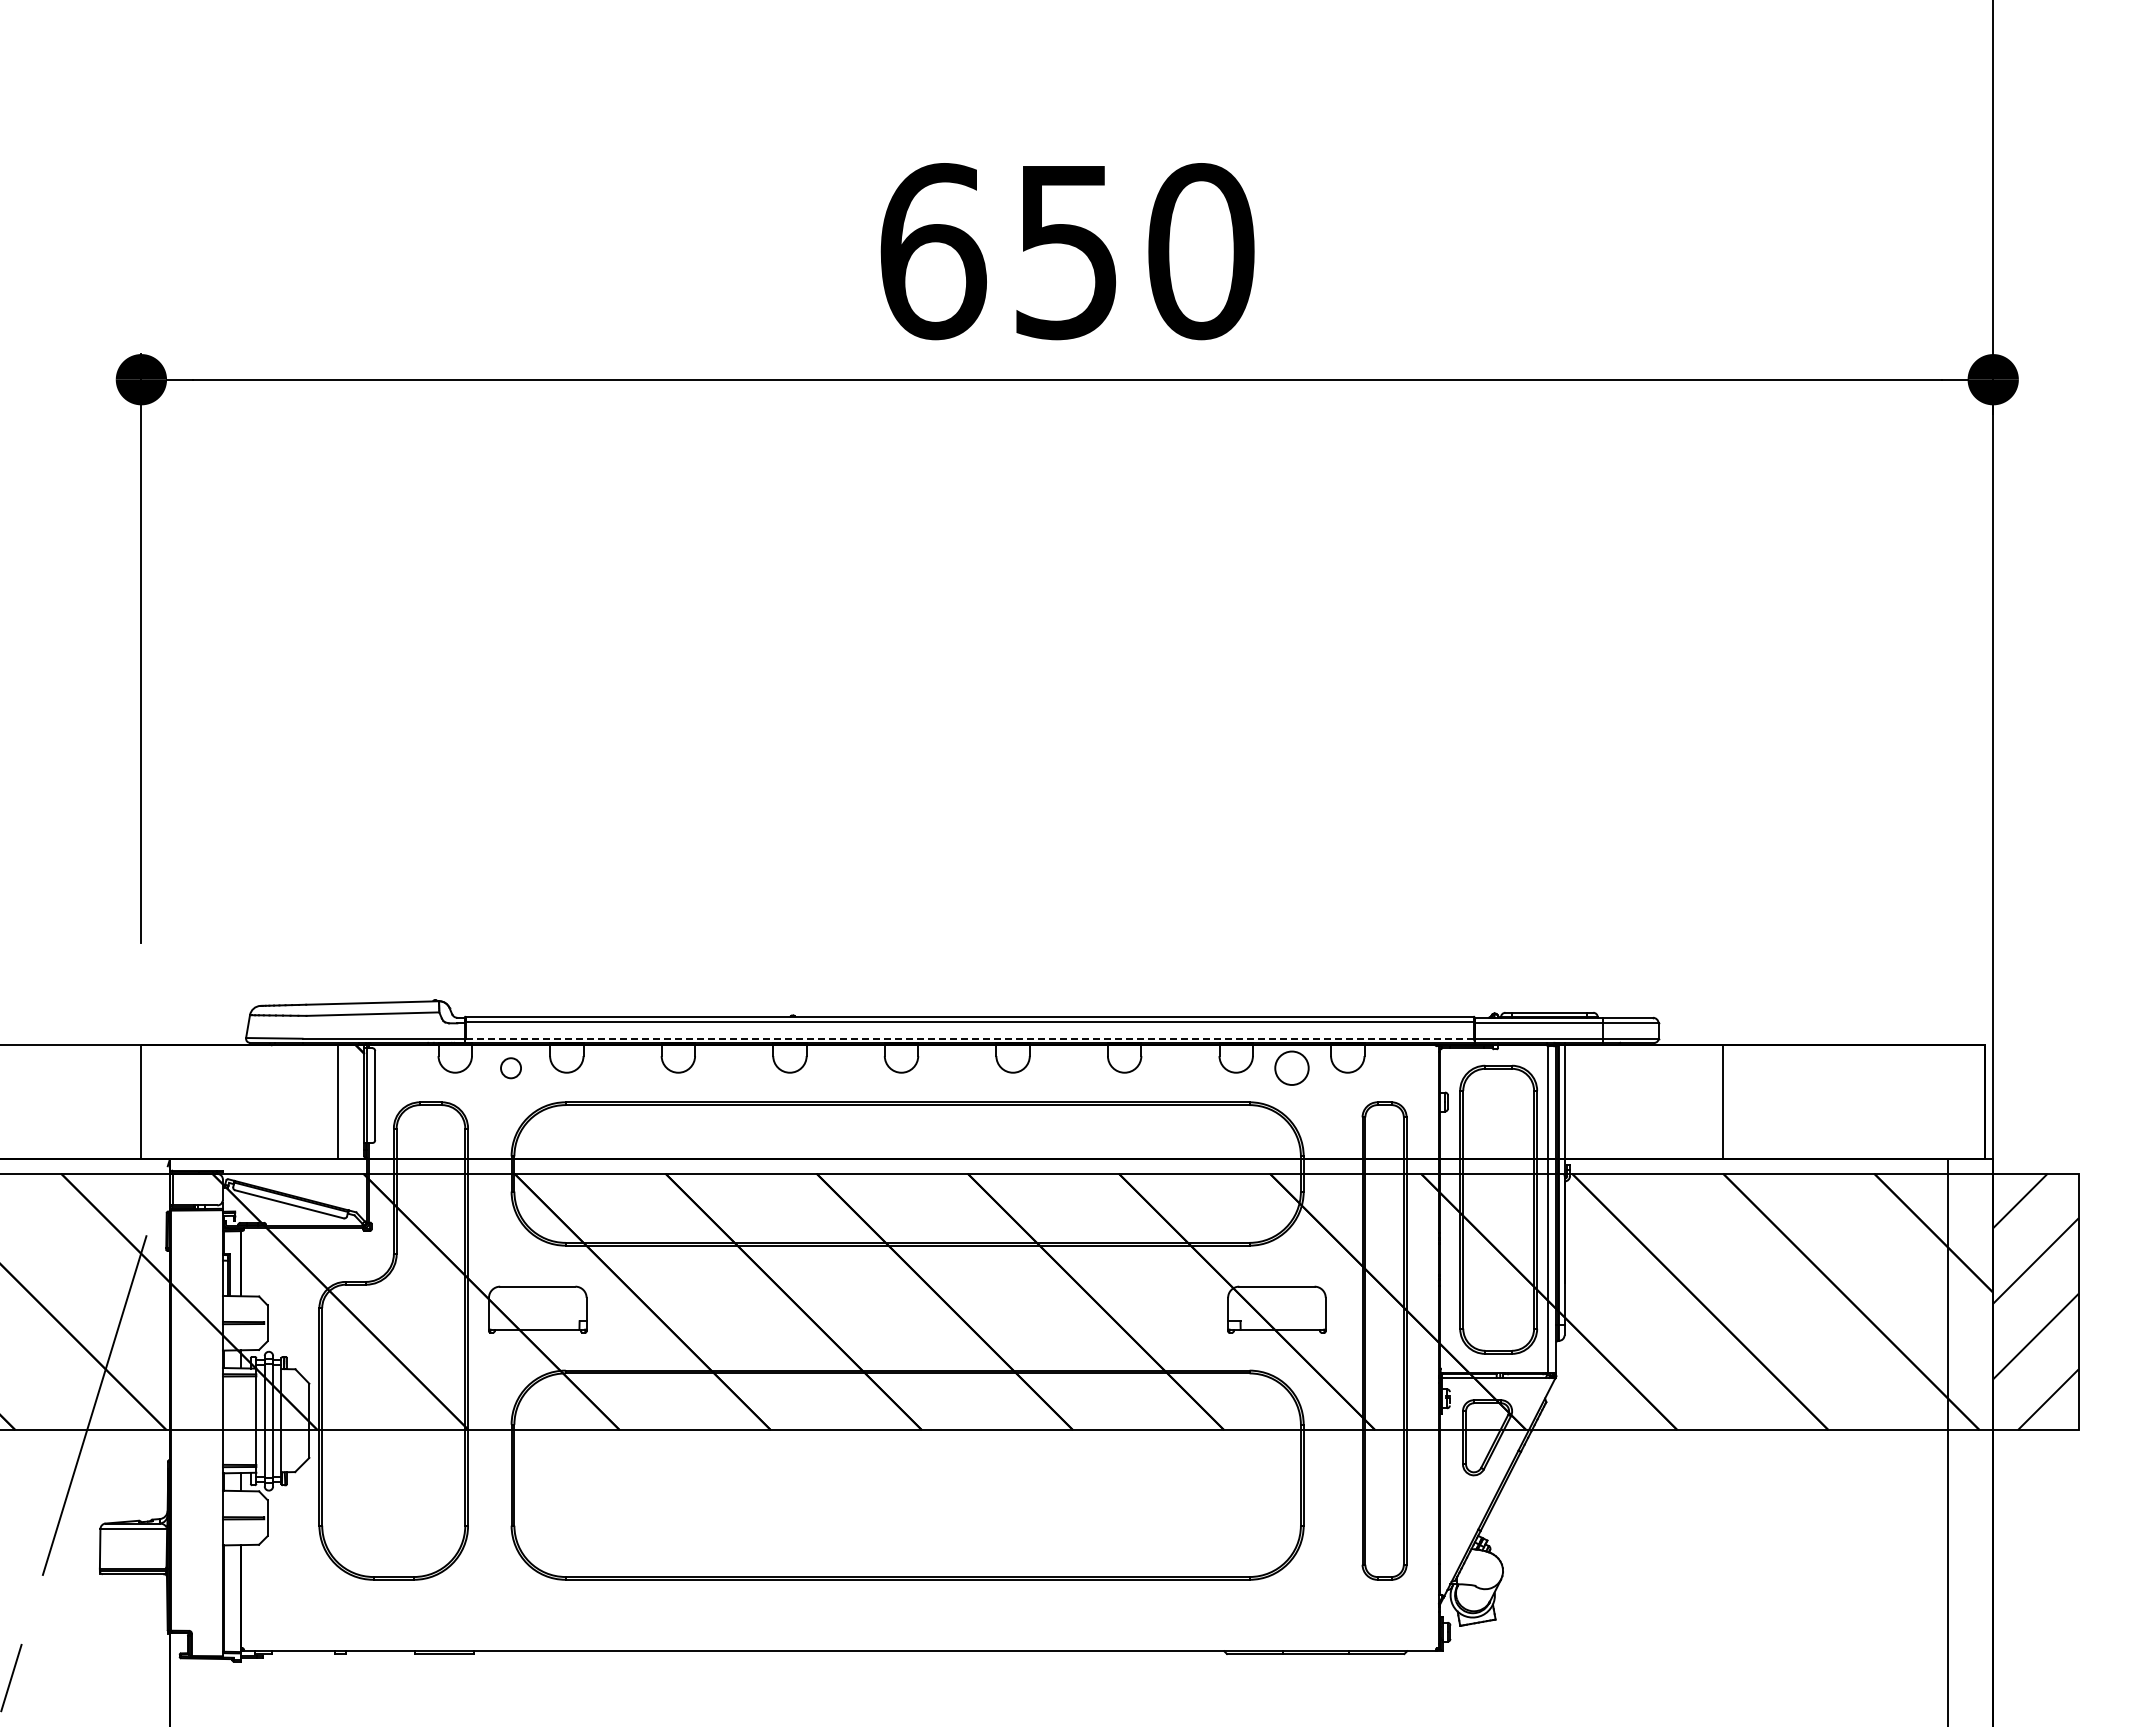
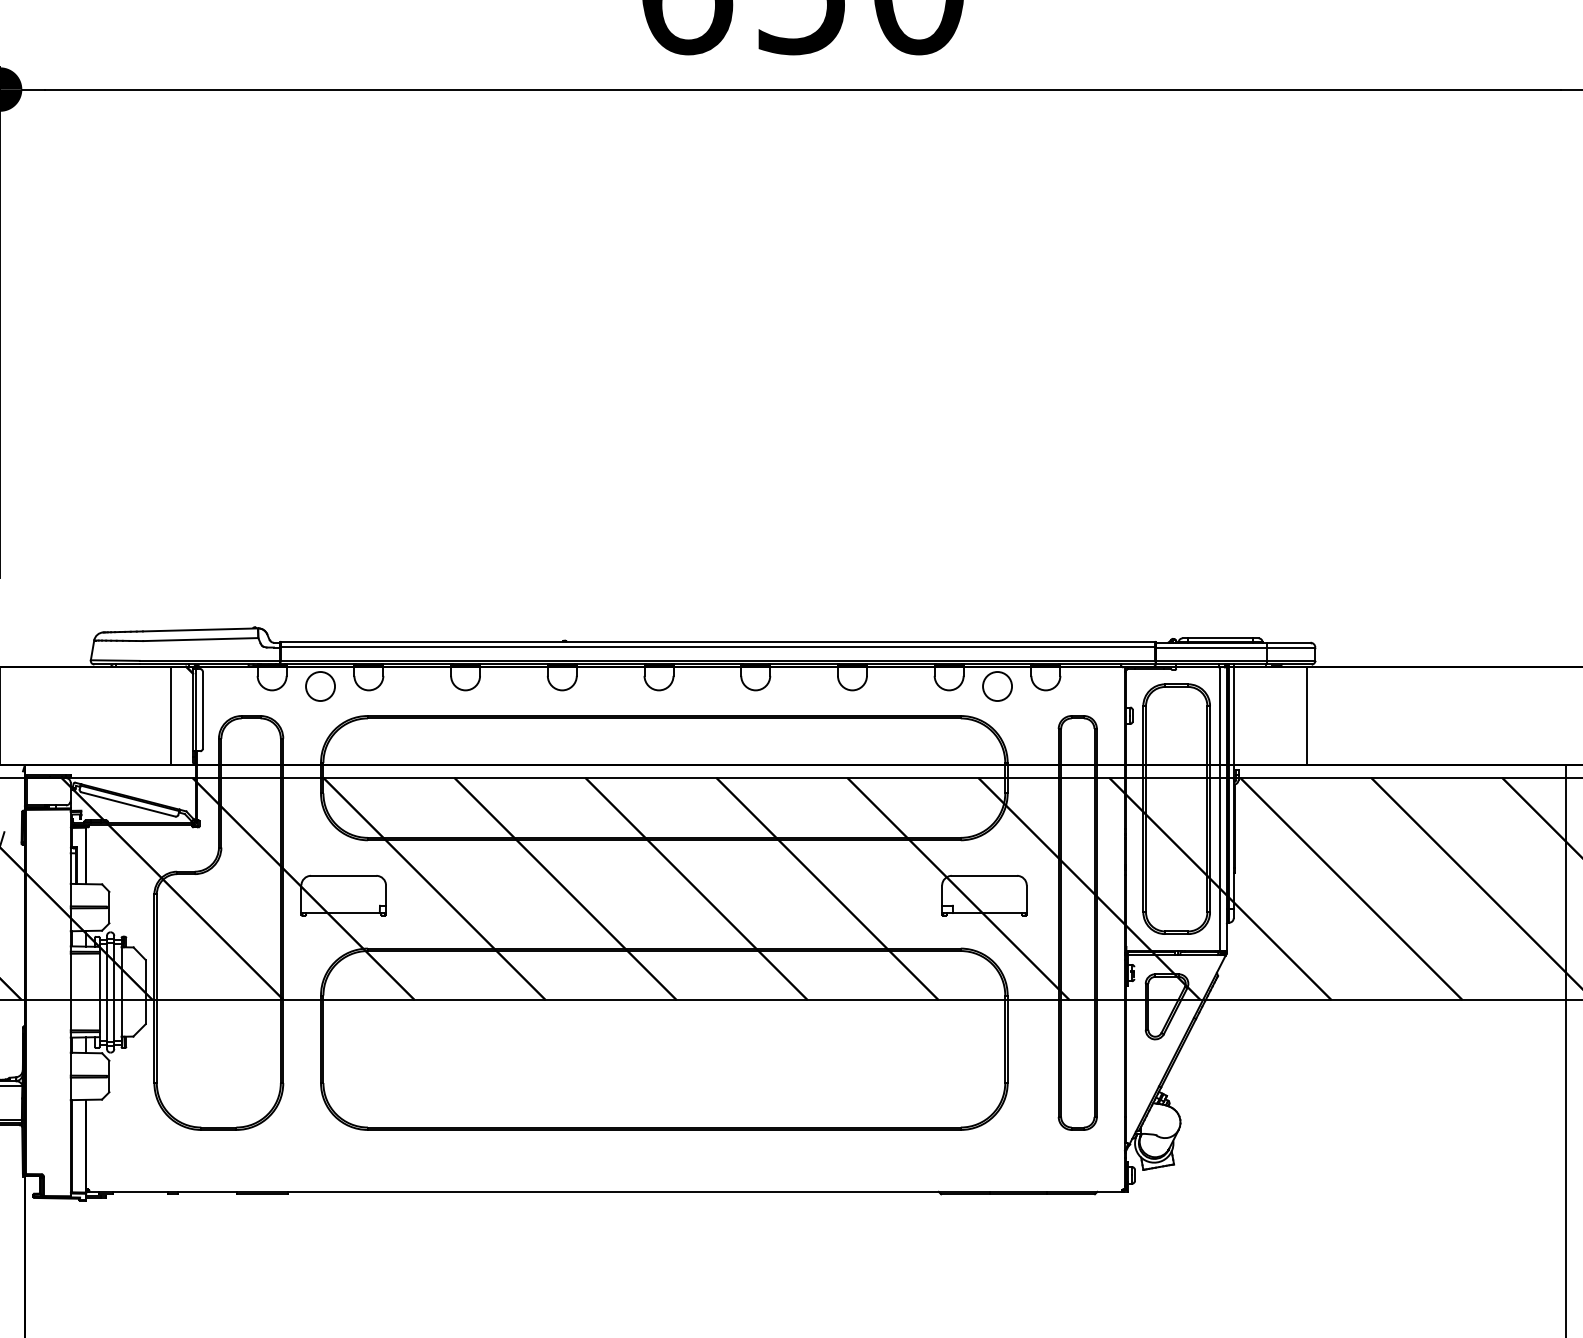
line: (969, 1038) -> (717, 660), dashed -> solid
circle: (510, 1067) -> (320, 685), size x1.67
line: (1722, 1102) -> (1306, 716), moved

